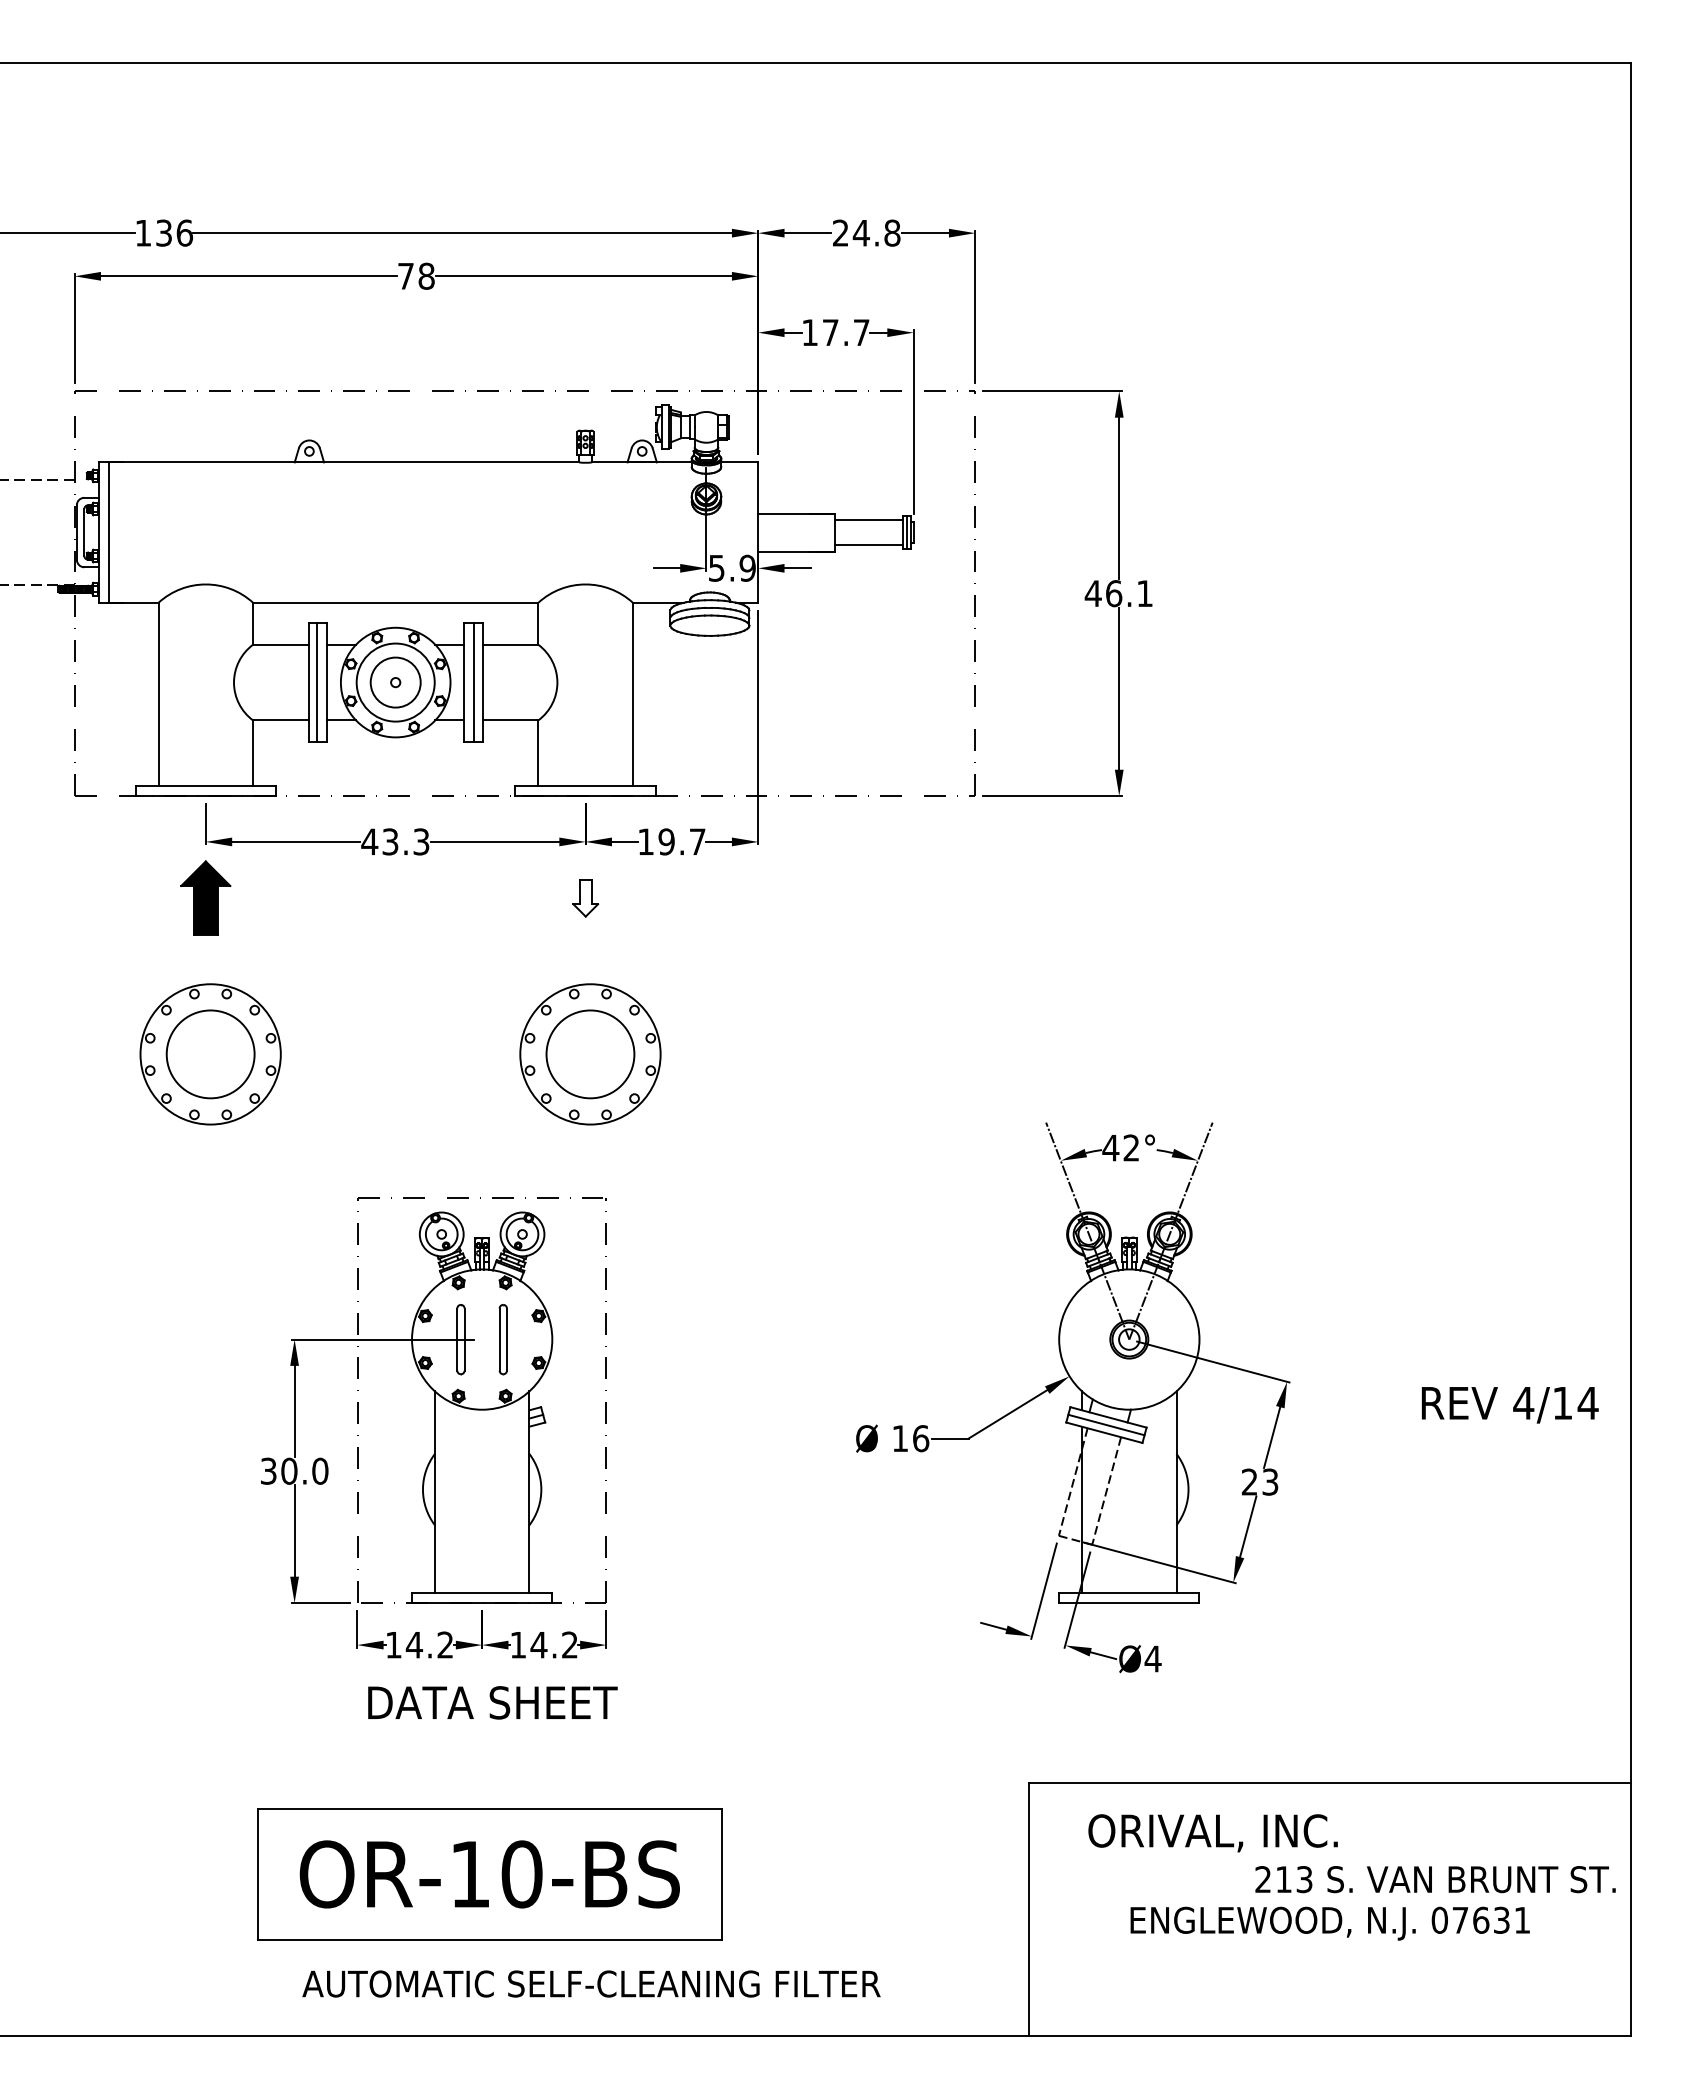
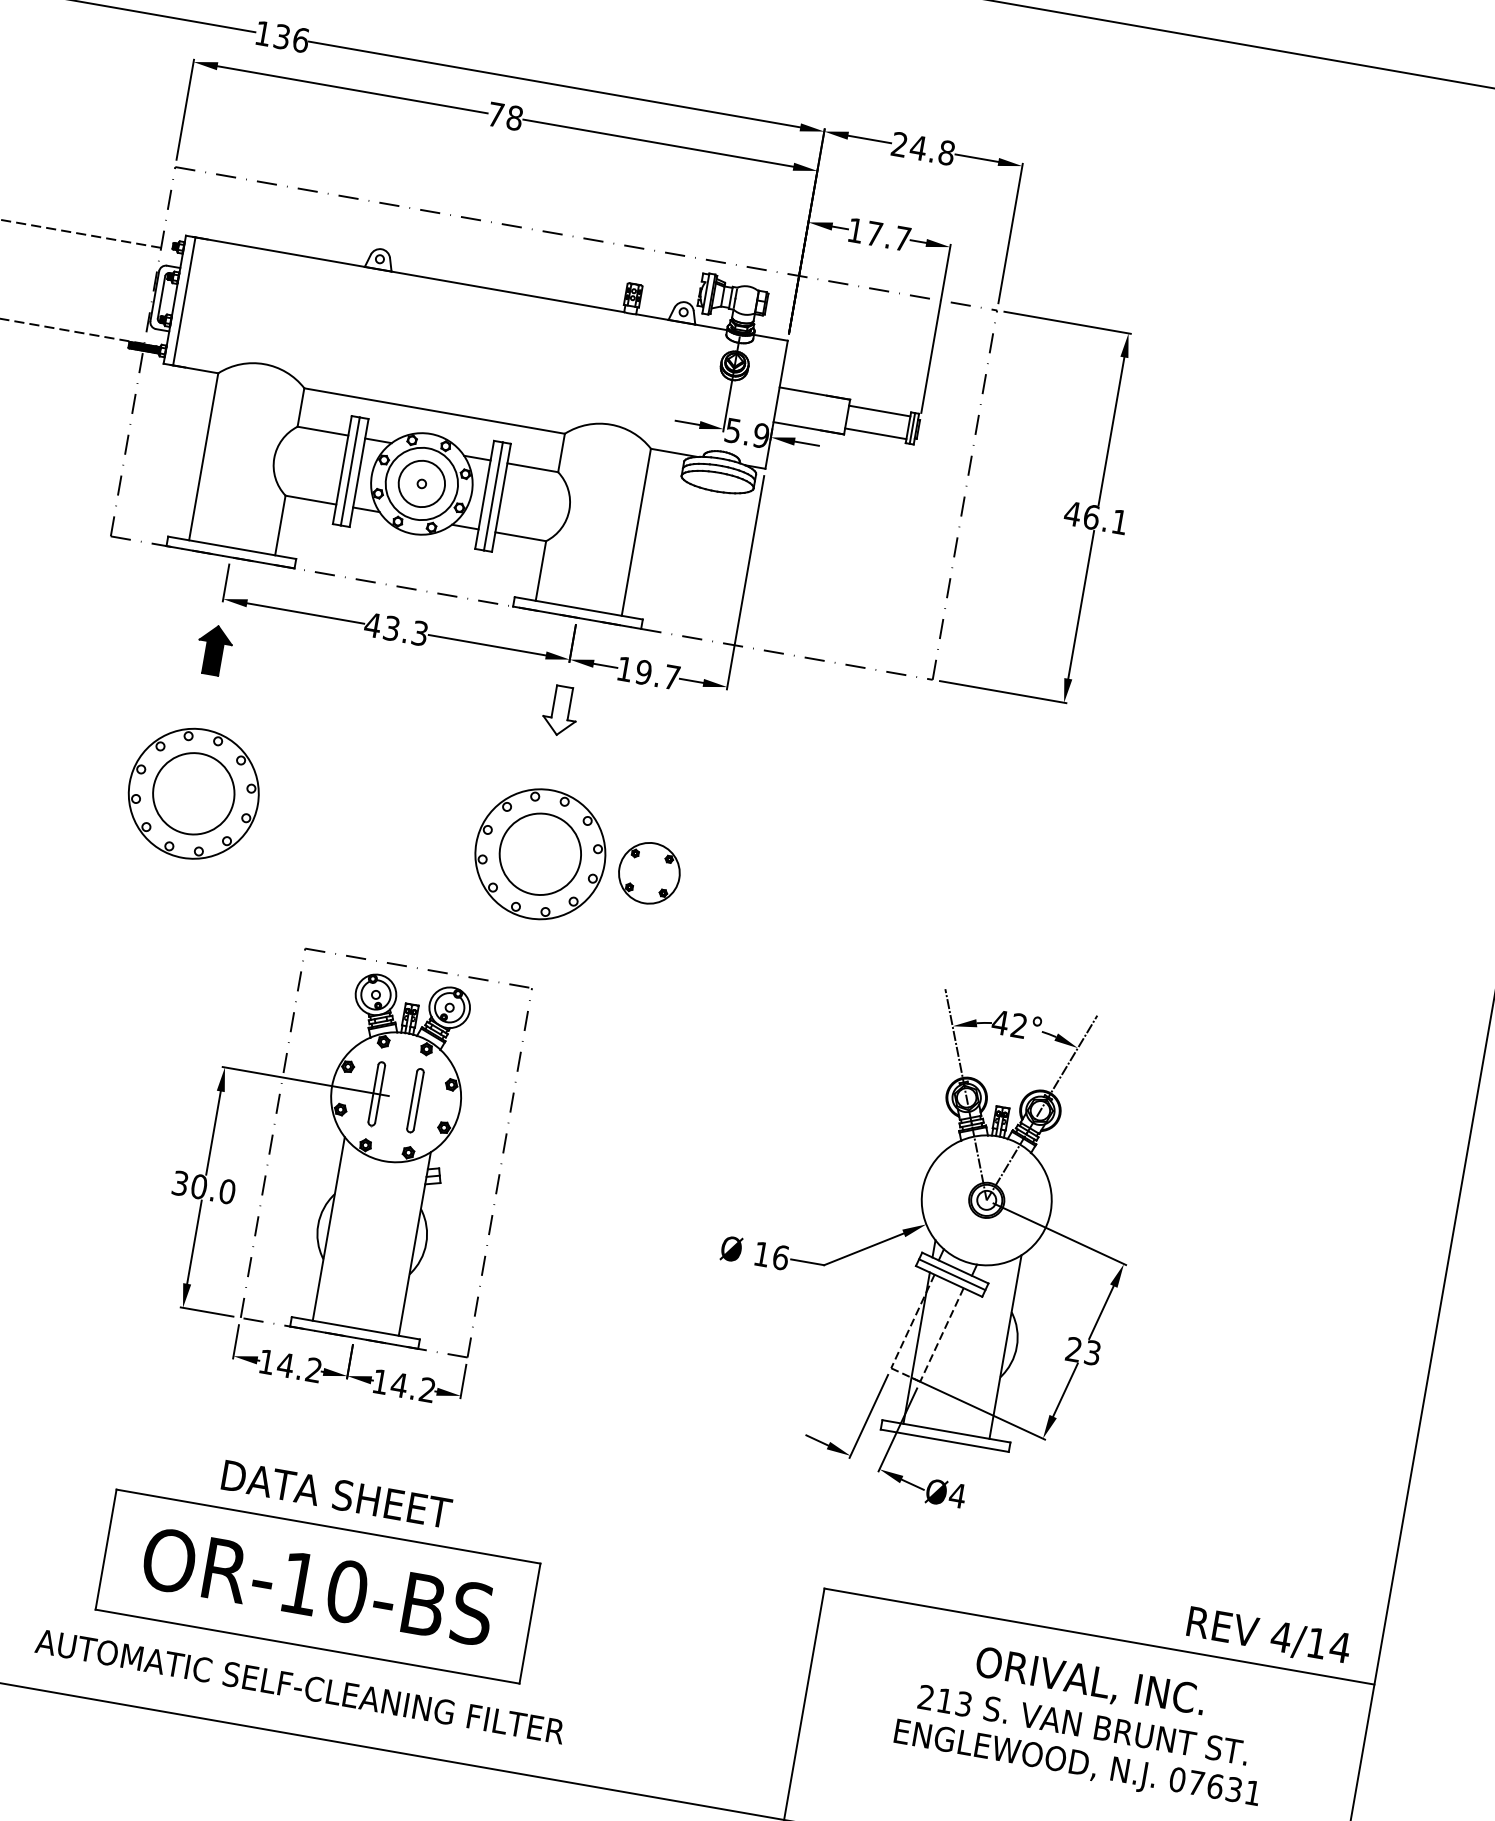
part: (205, 897) -> (214, 649), size x0.71
part: (585, 898) -> (560, 711), size x1.43
part: (709, 1054) -> (649, 873), added
text: (1509, 1405) -> (1268, 1636), moved
text: (492, 1702) -> (336, 1494), moved
text: (1212, 1833) -> (1089, 1682), moved
text: (1435, 1879) -> (1083, 1724), moved
text: (591, 1983) -> (300, 1686), moved

